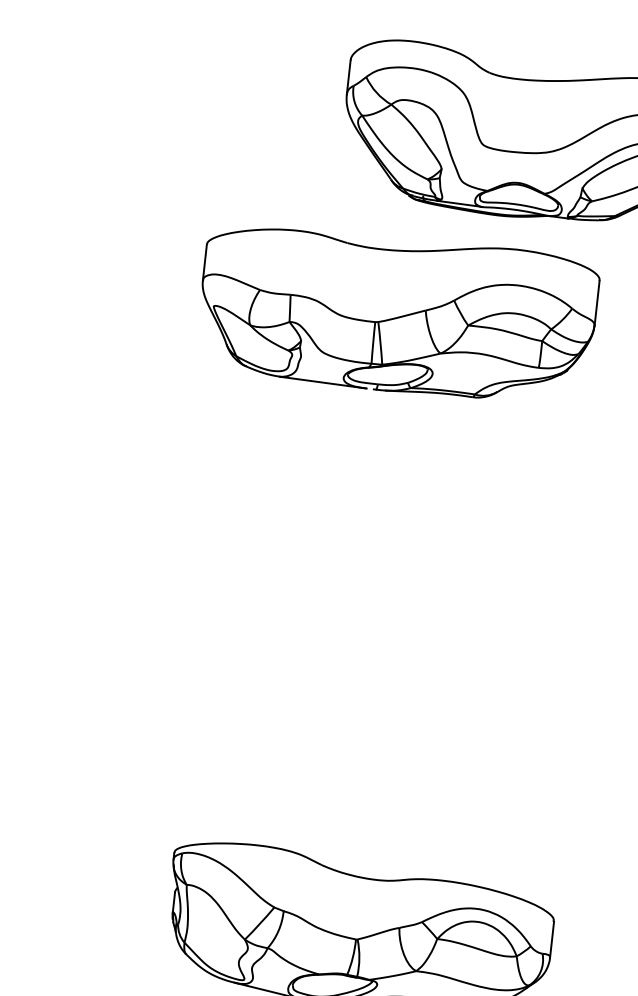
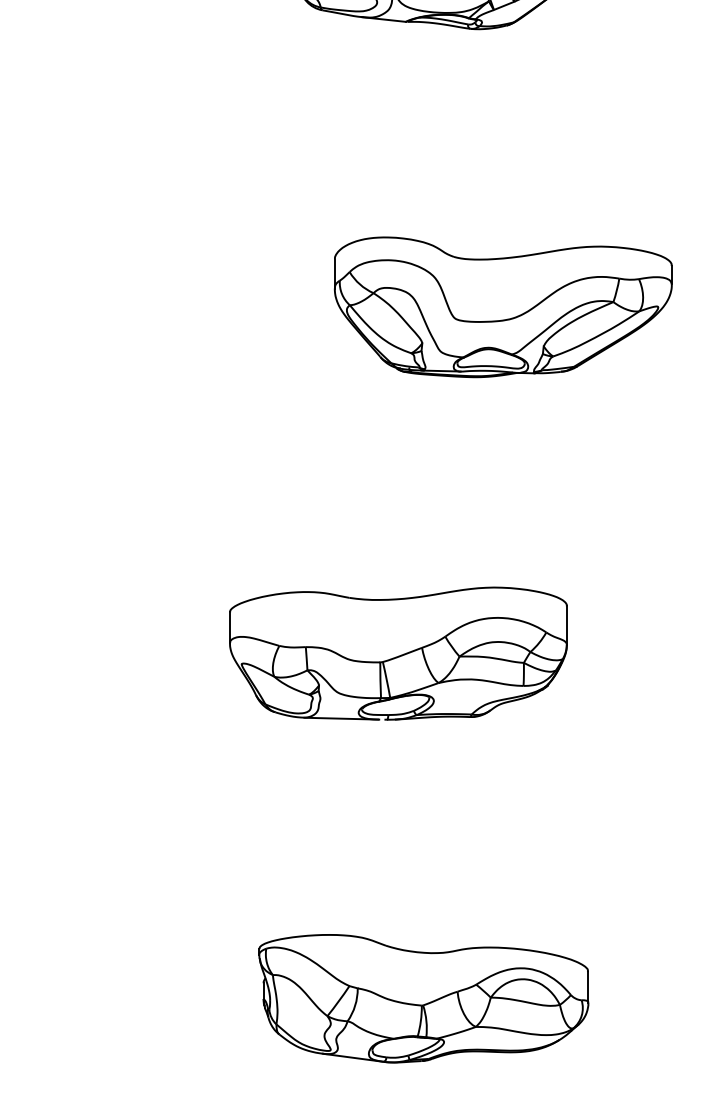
part: (397, 314) -> (398, 653), moved

